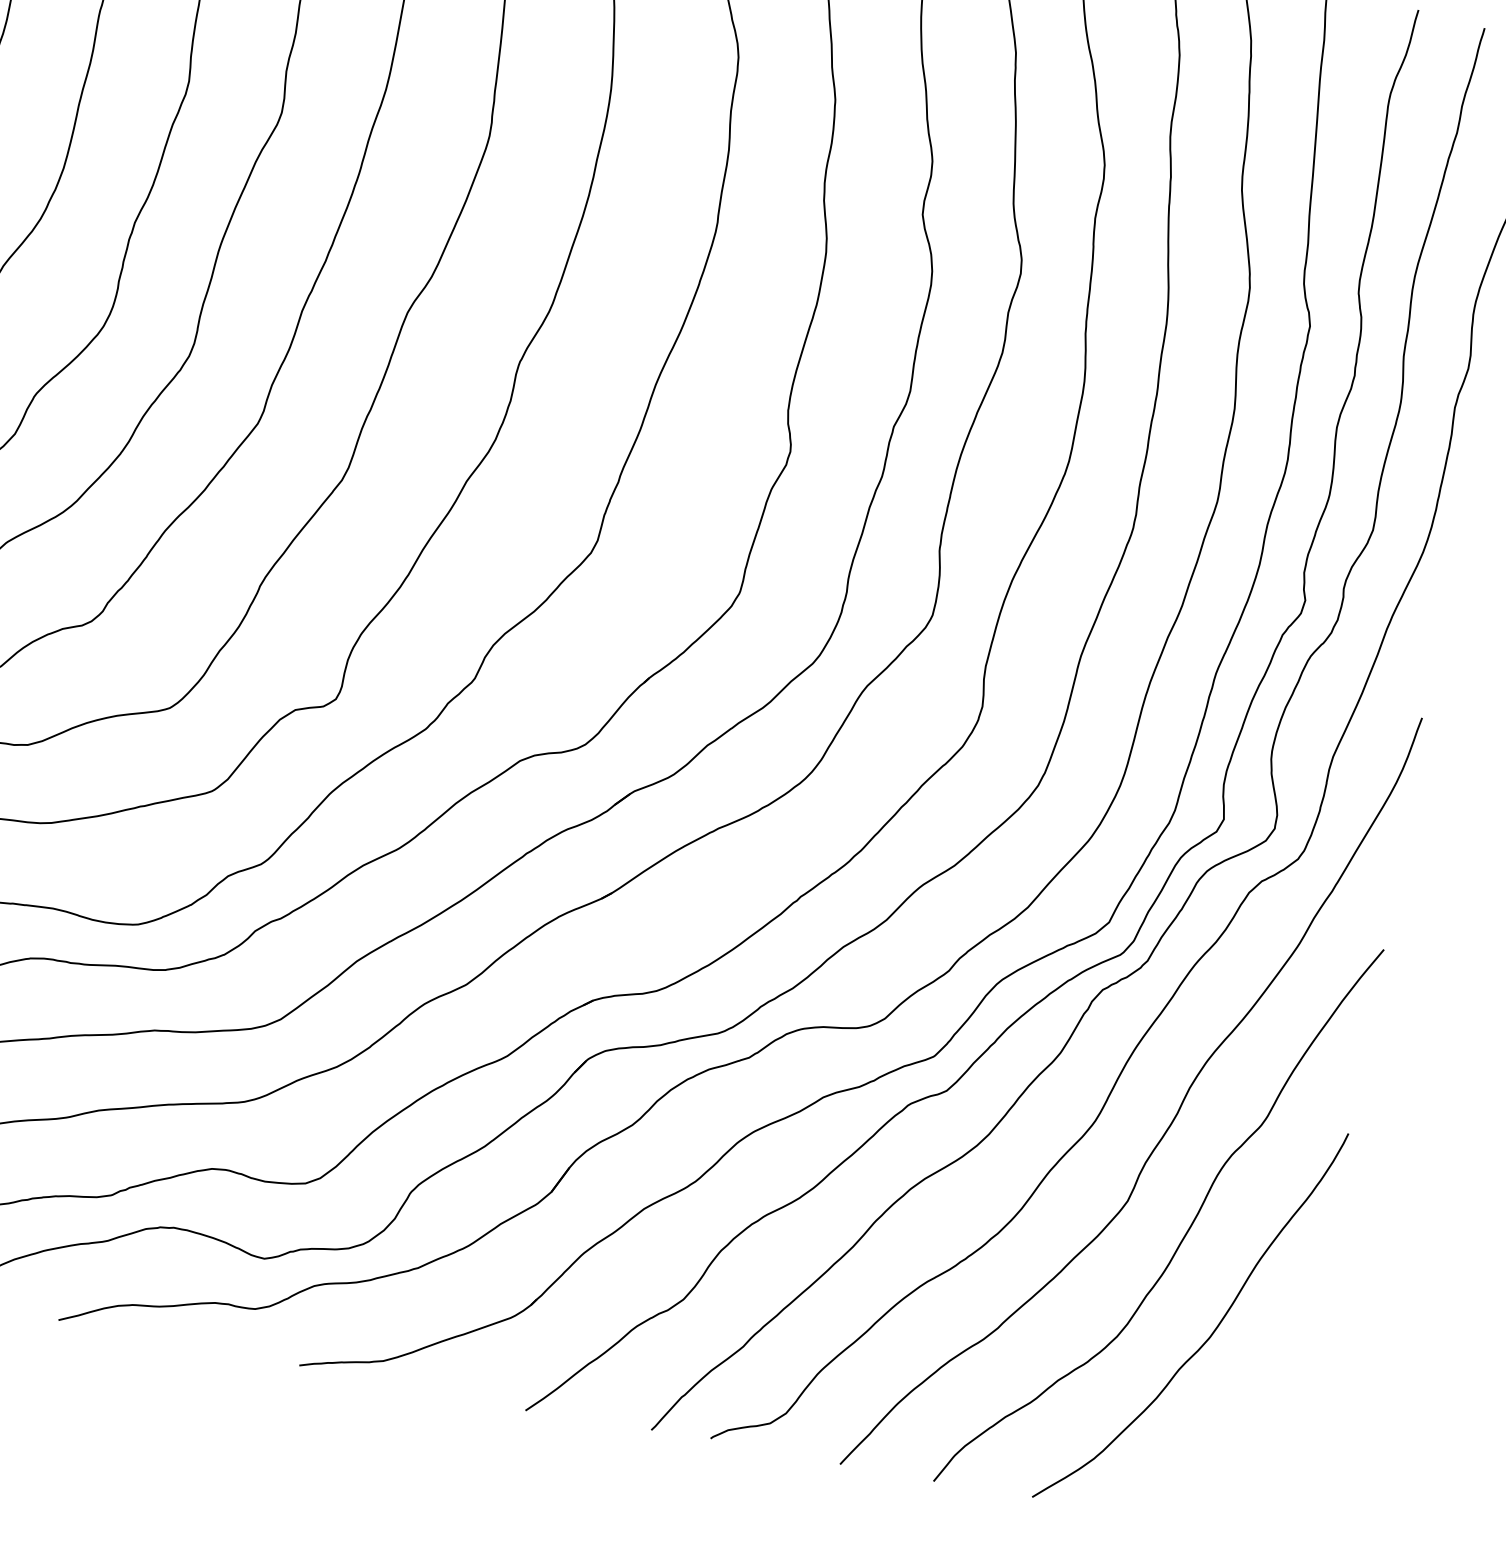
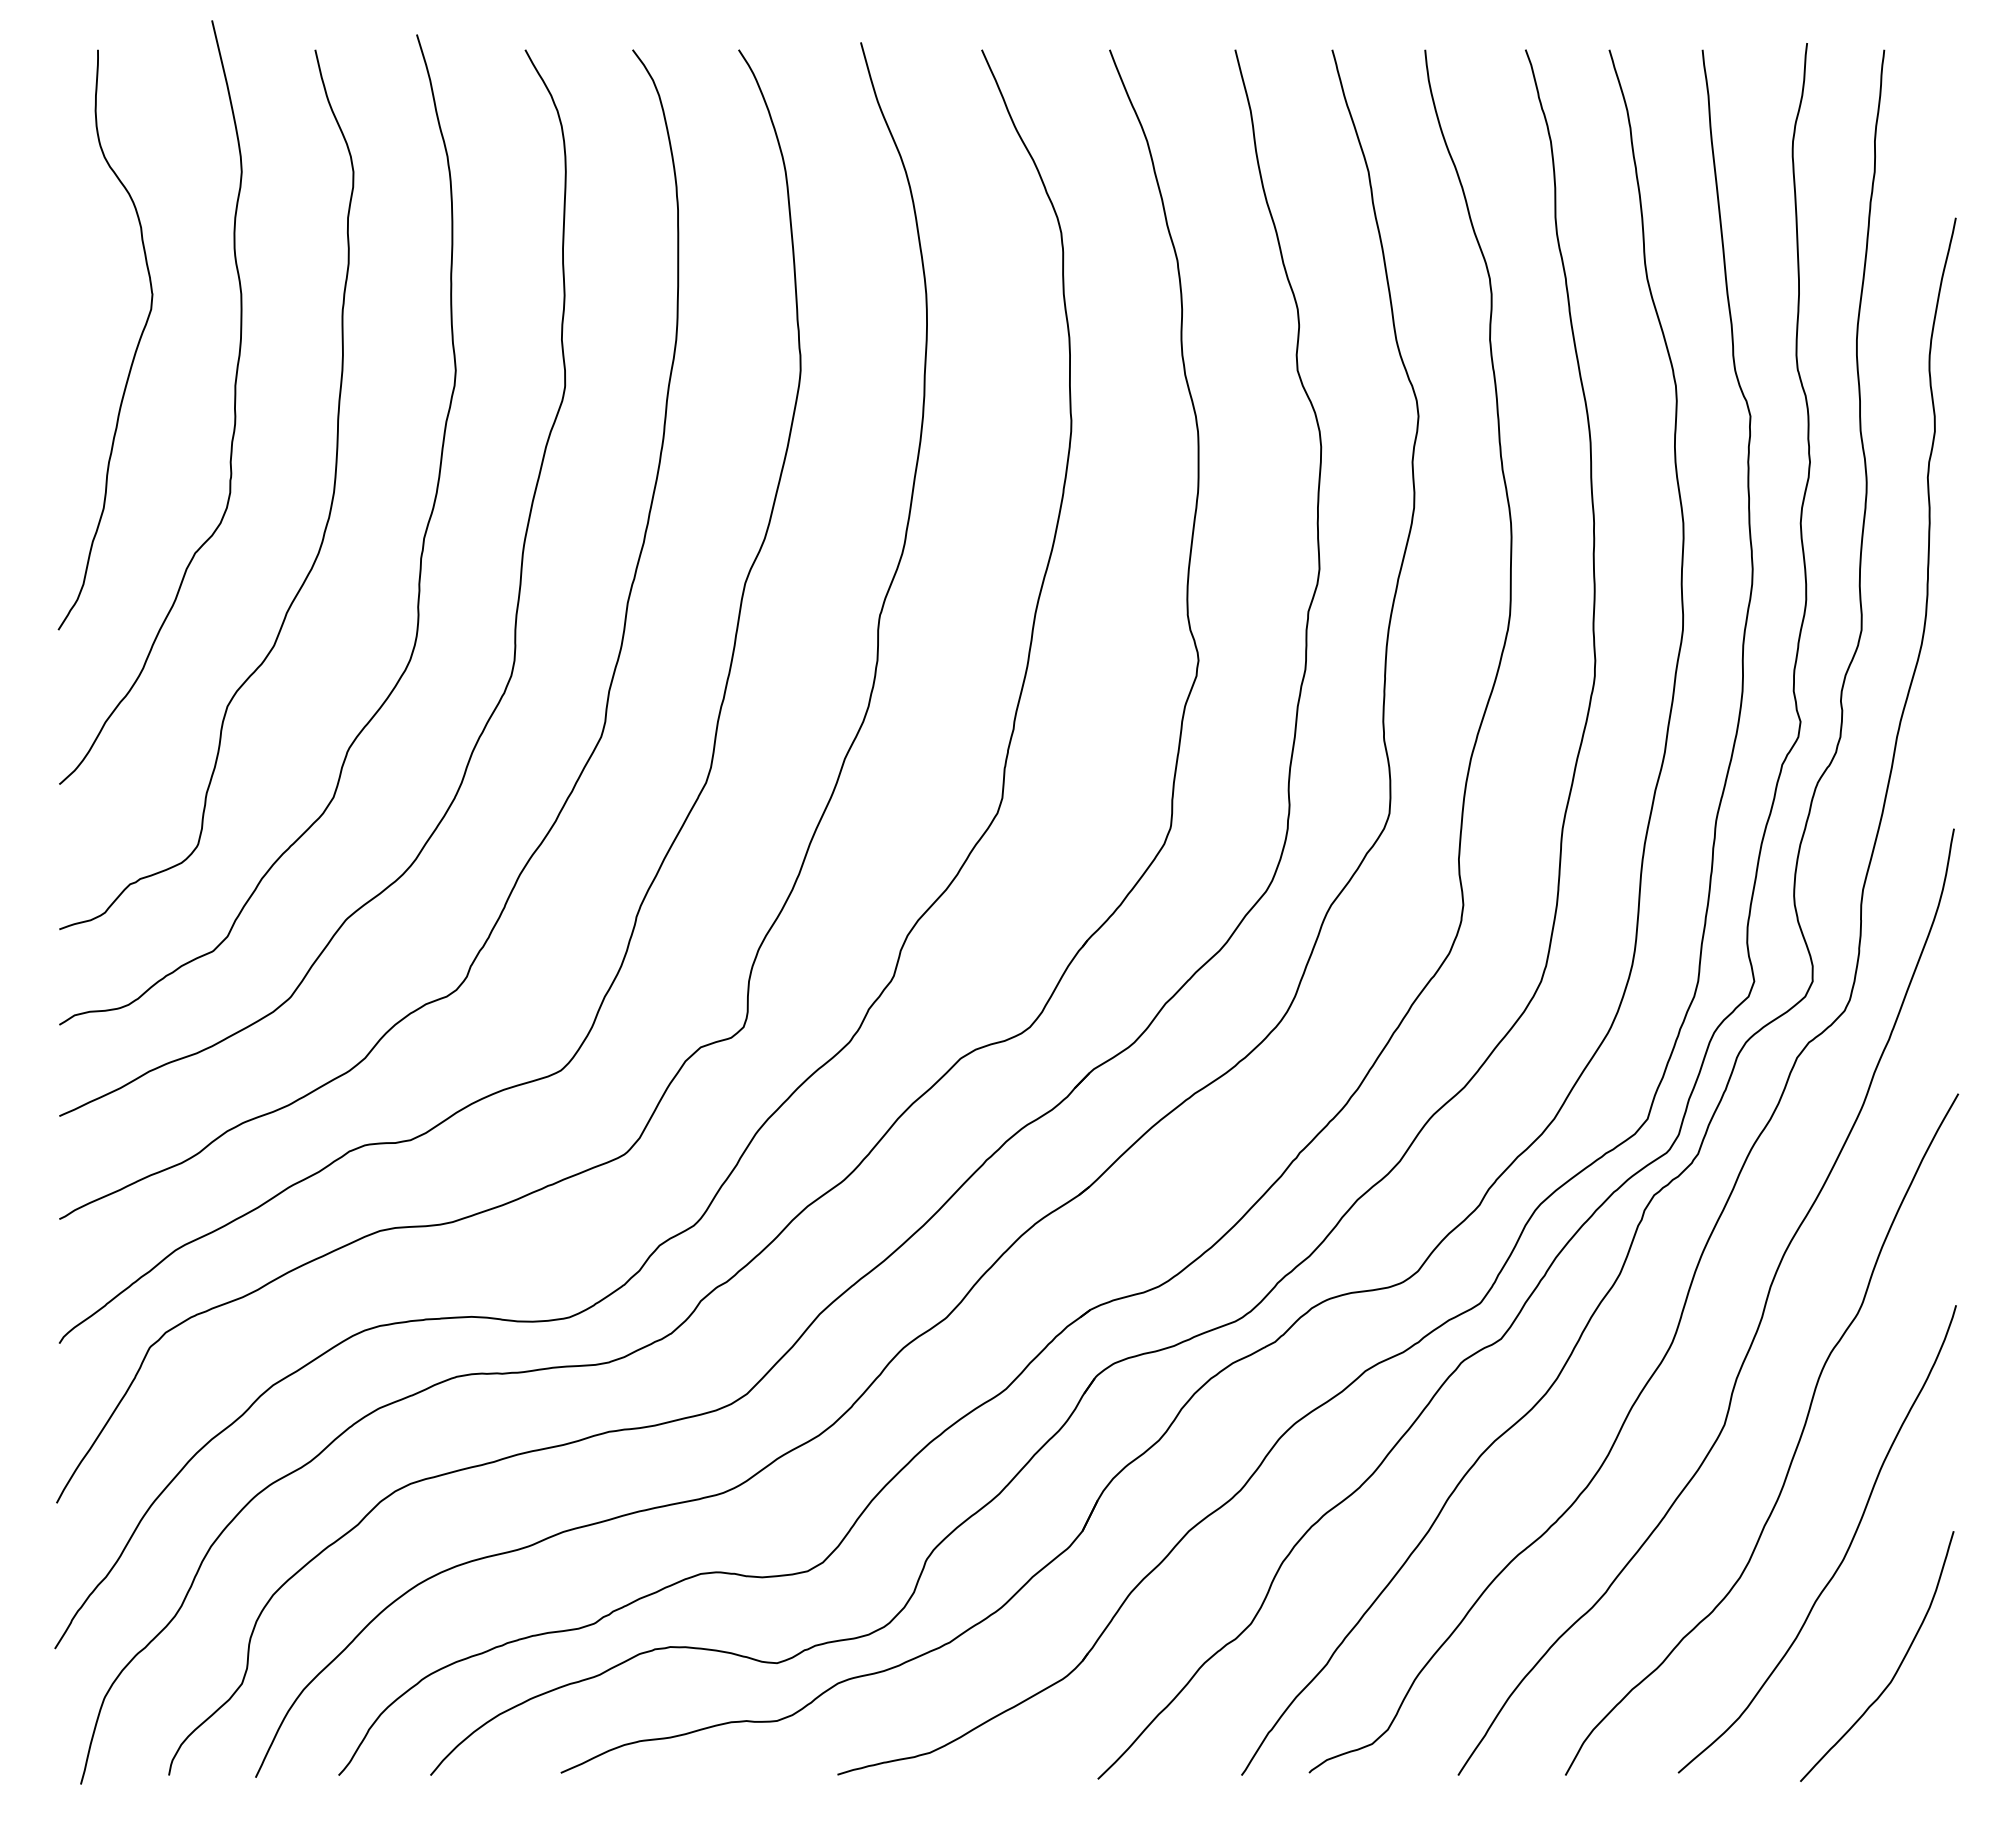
curve: (1241, 1439) -> (1898, 1666), added

